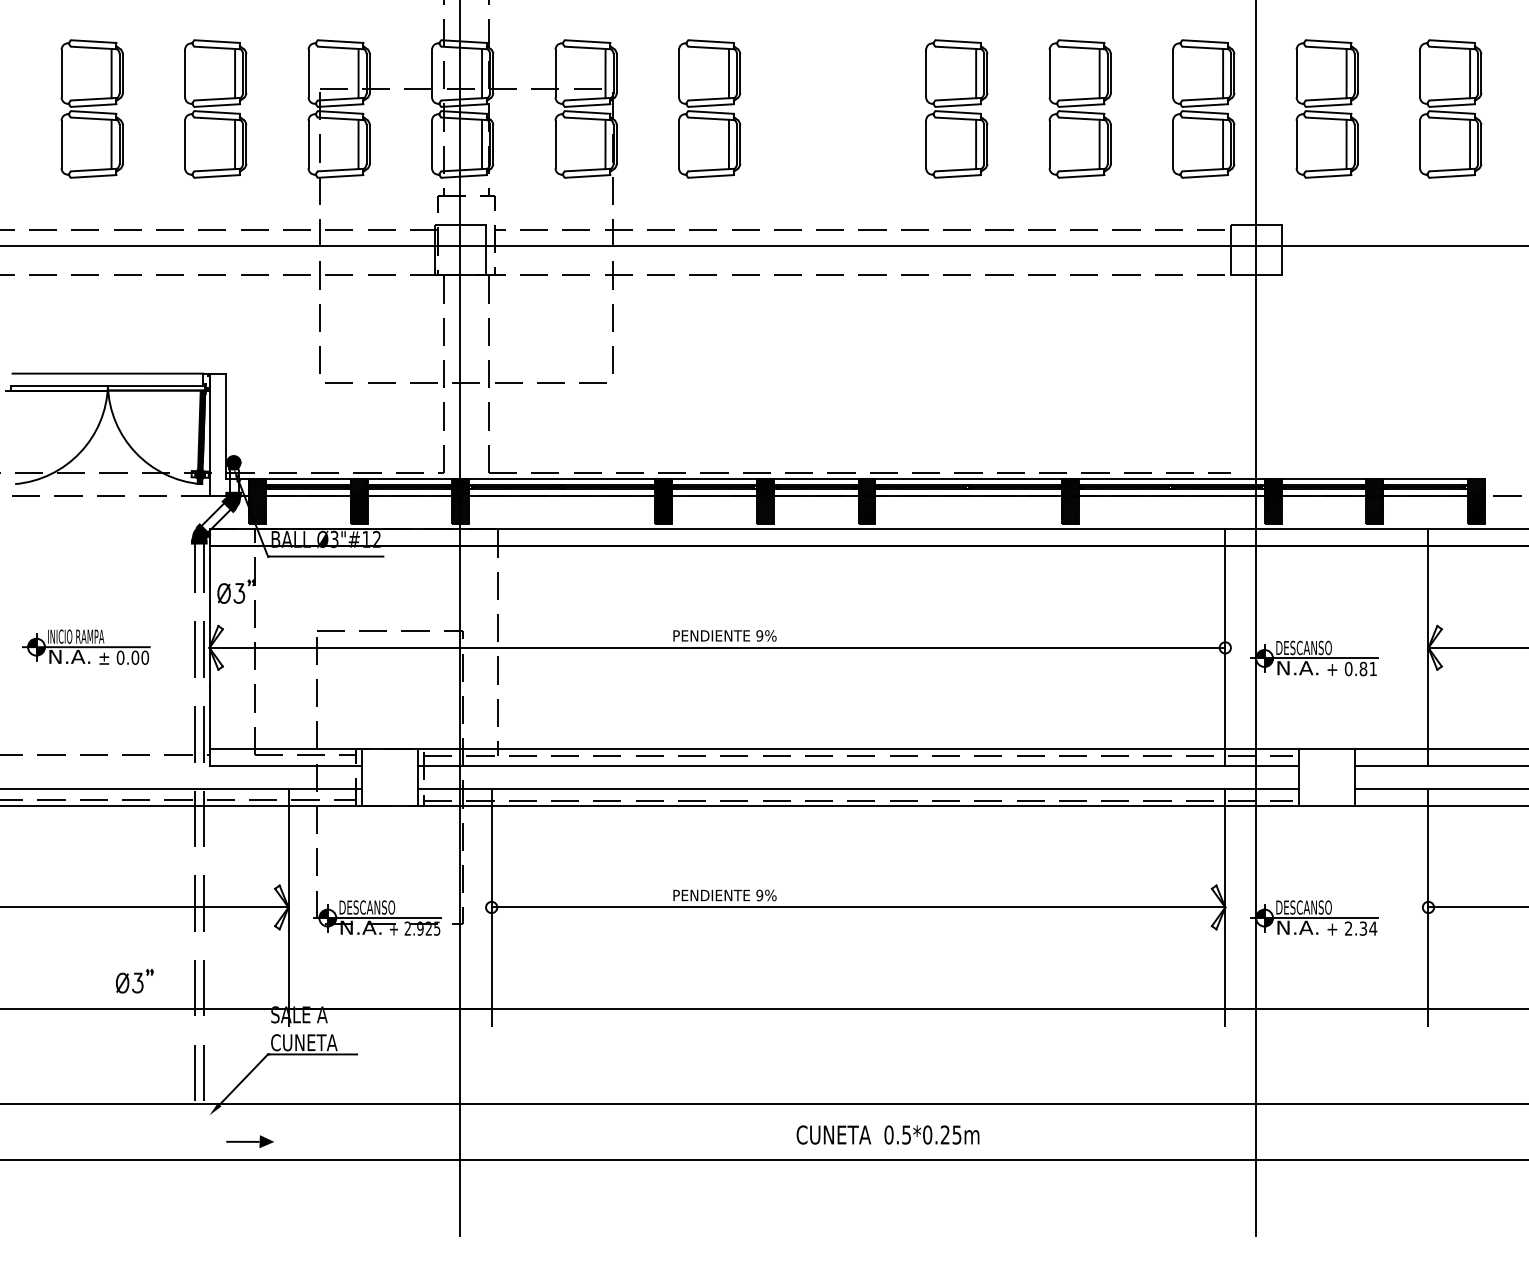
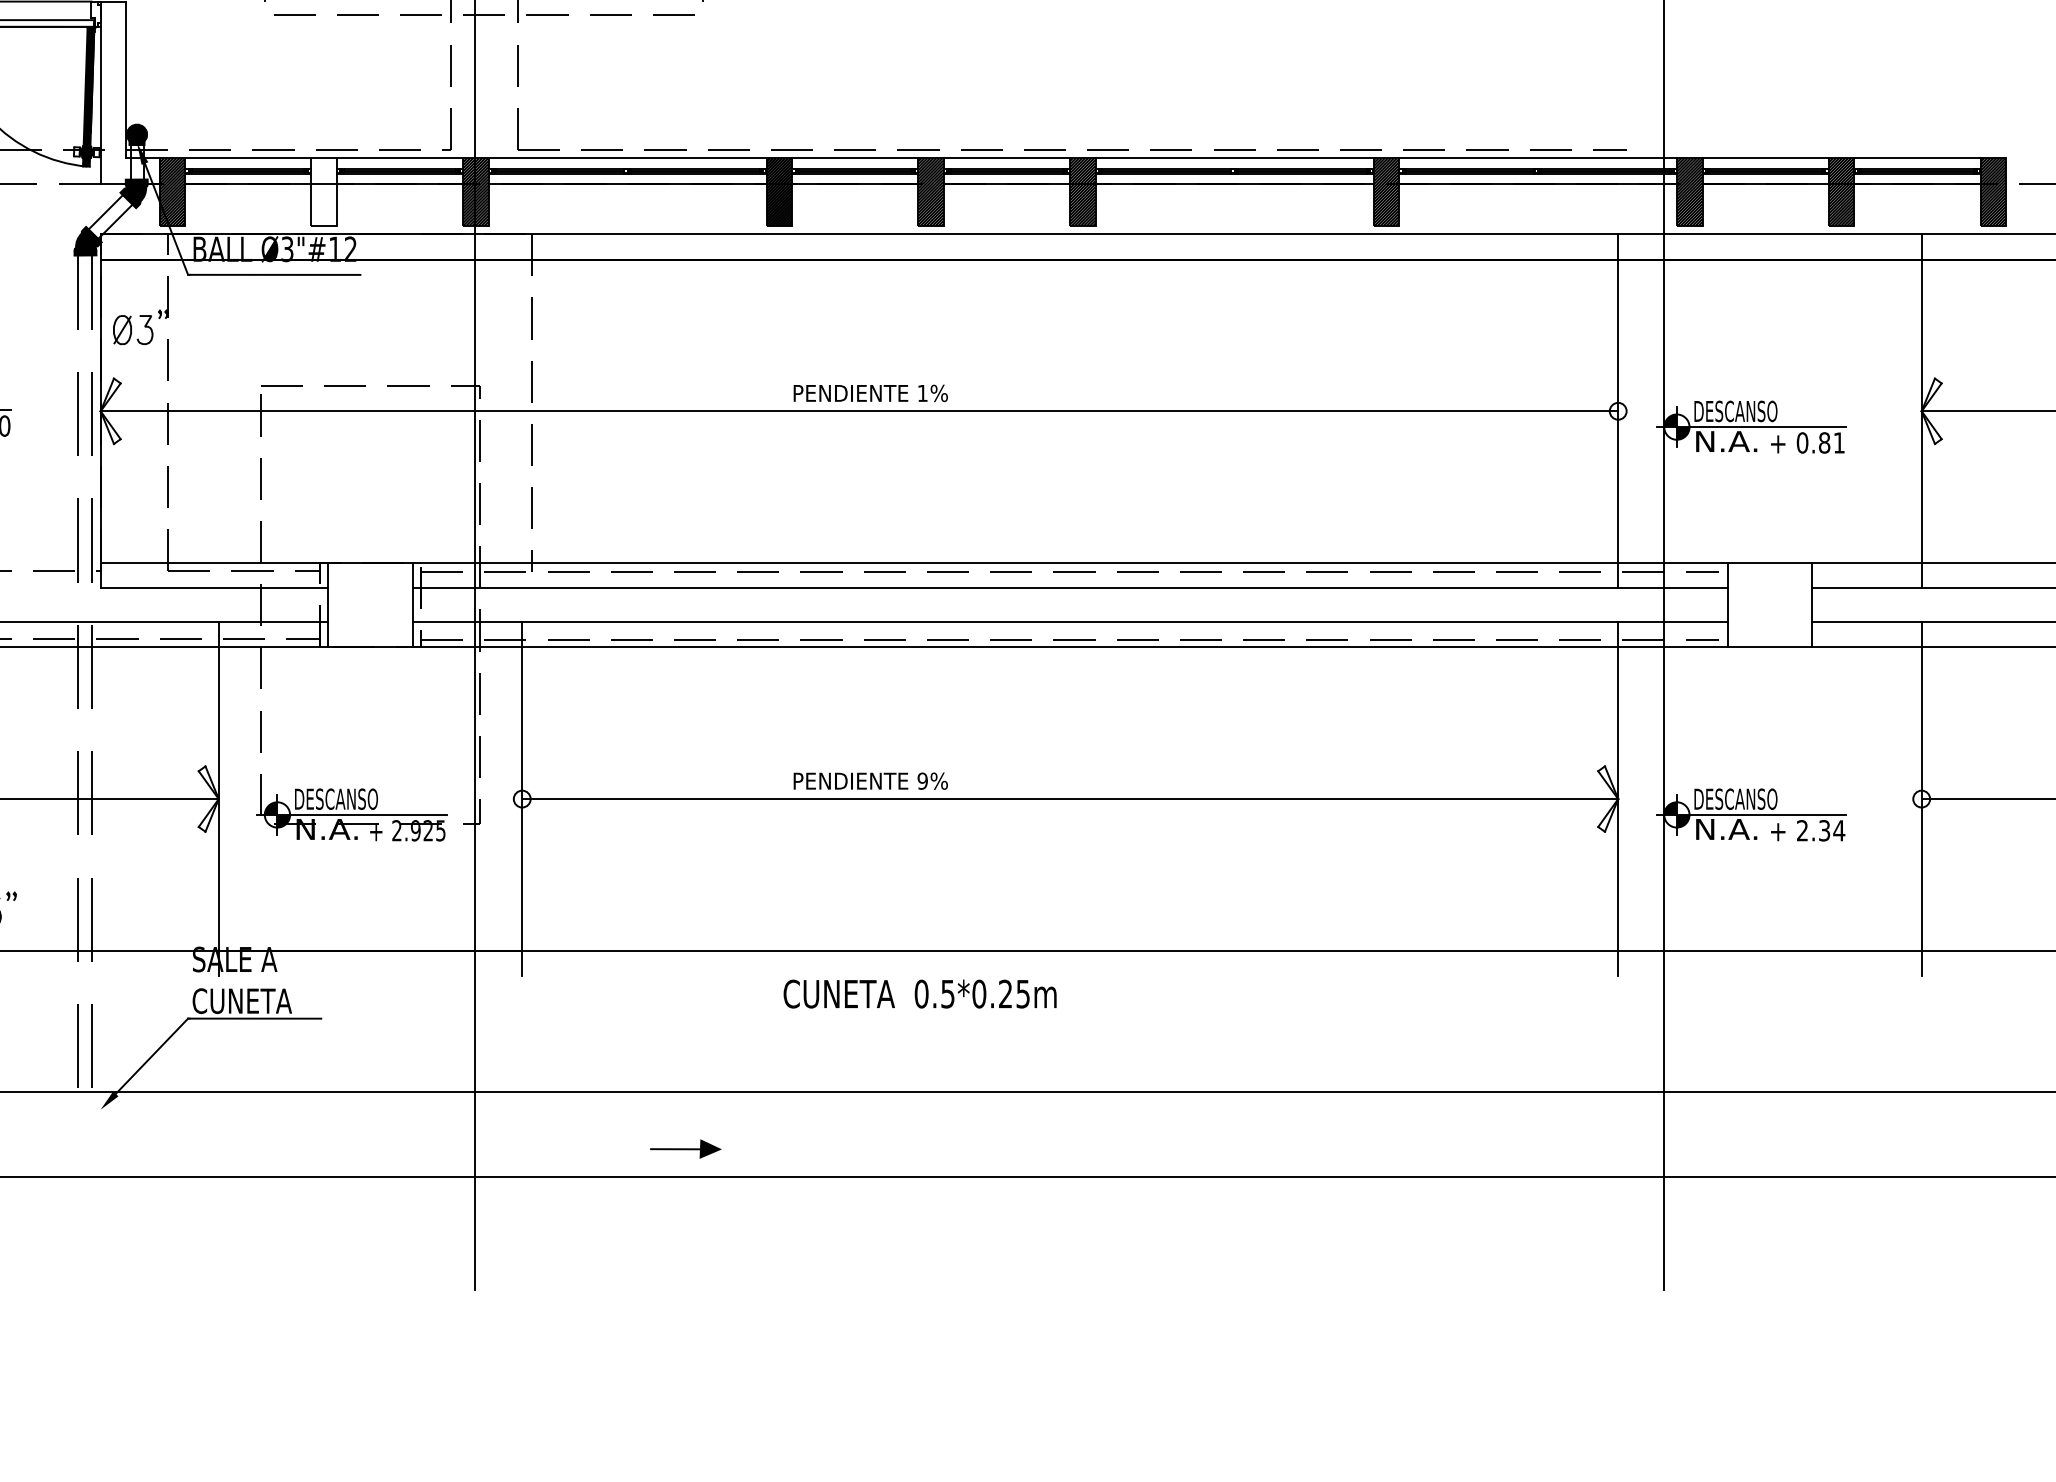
hatch: (358, 500) -> (323, 191), removed
text: (759, 635) -> (922, 392), 9%%% -> 1%%%
text: (887, 1134) -> (919, 993), moved
part: (249, 1141) -> (684, 1148), moved

